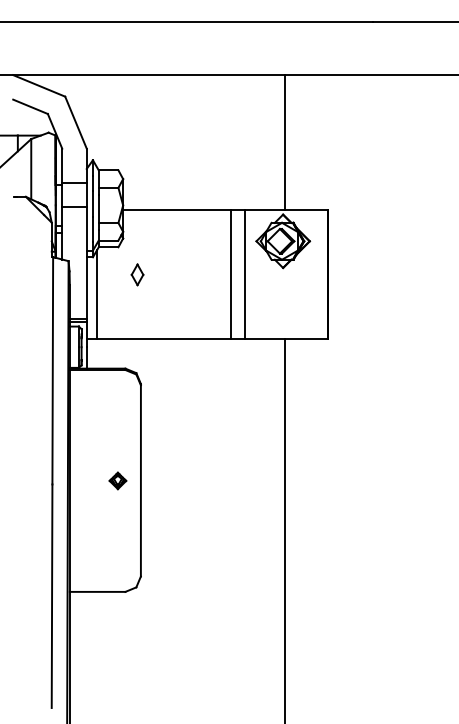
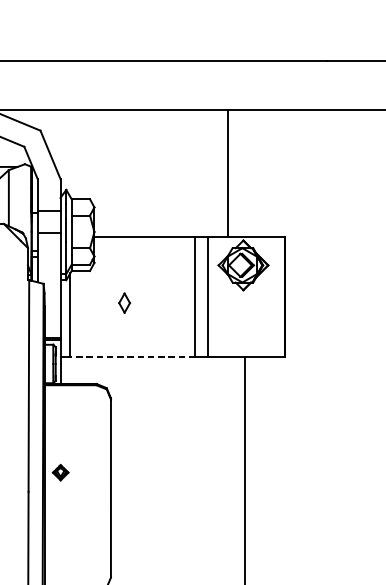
line: (284, 142) -> (227, 173), moved
part: (137, 274) -> (124, 302), moved
line: (163, 339) -> (132, 356), solid -> dashed
part: (117, 480) -> (60, 472), moved

